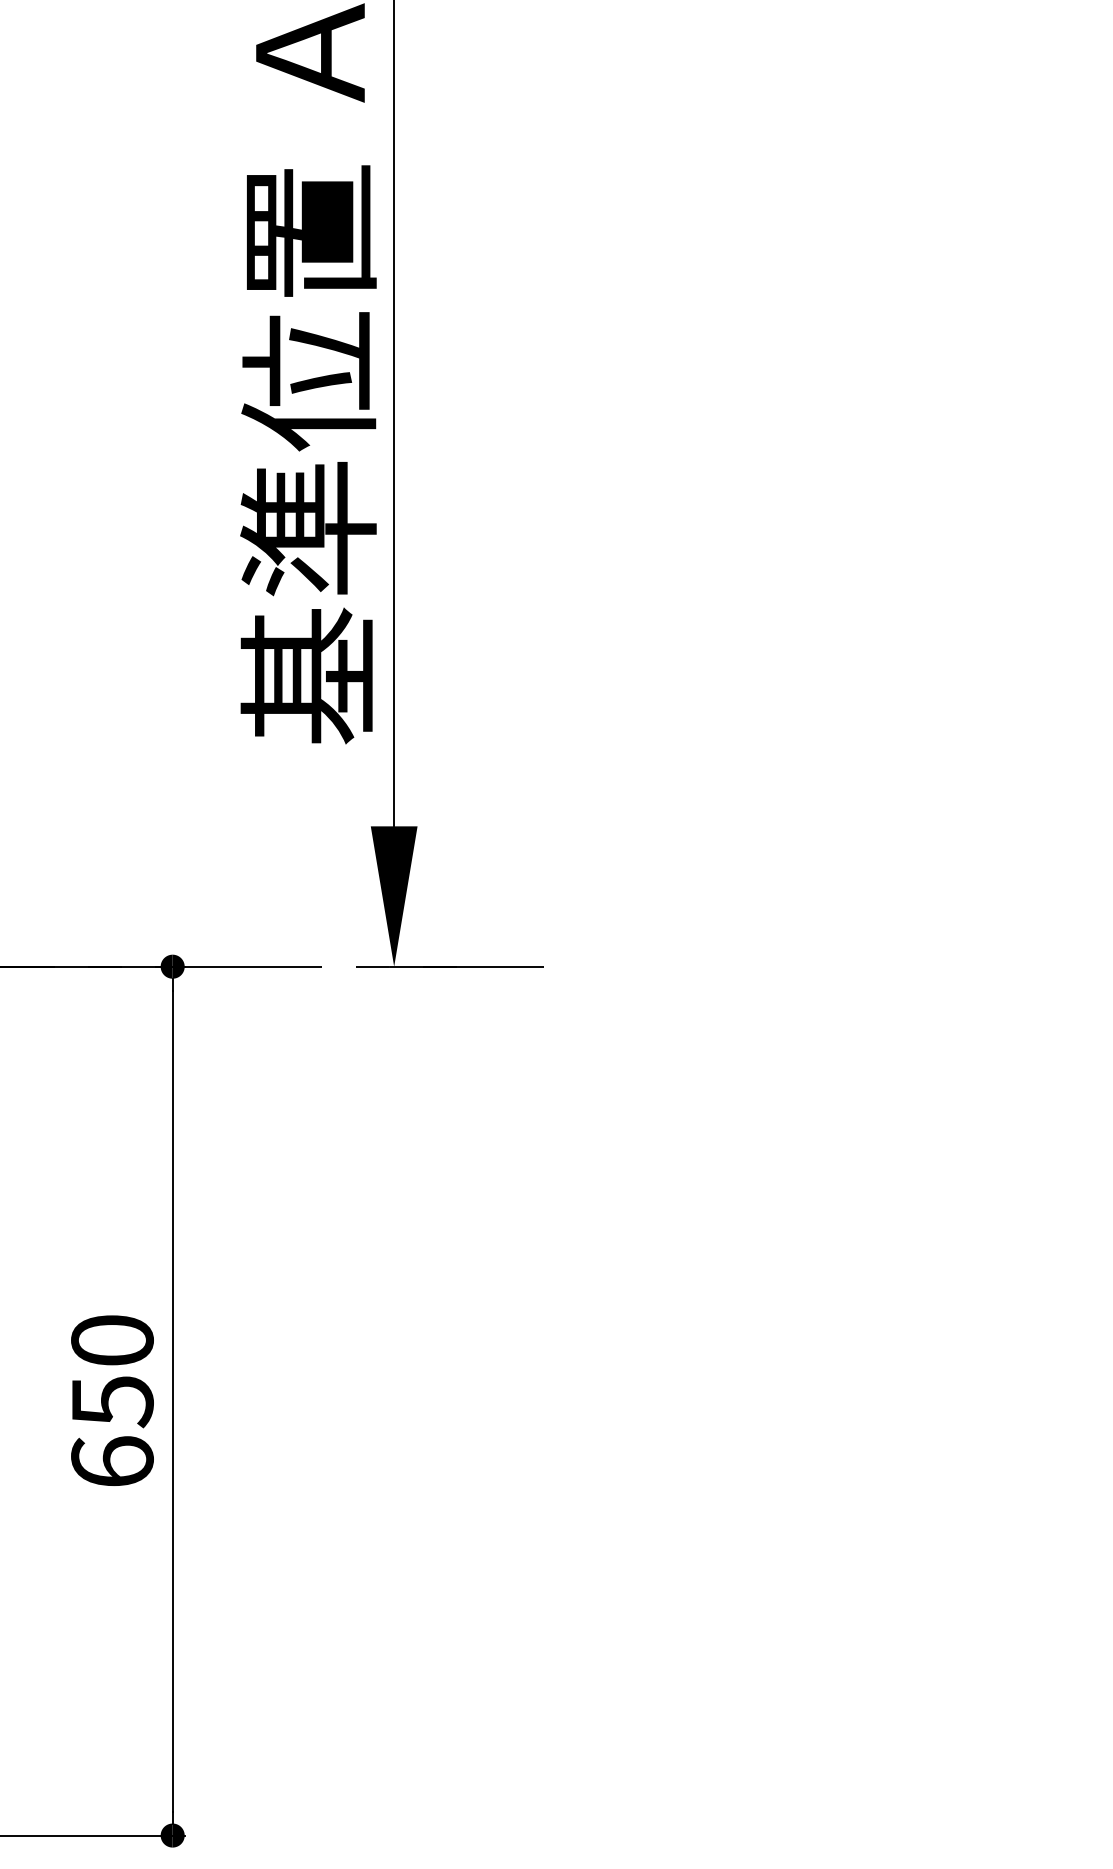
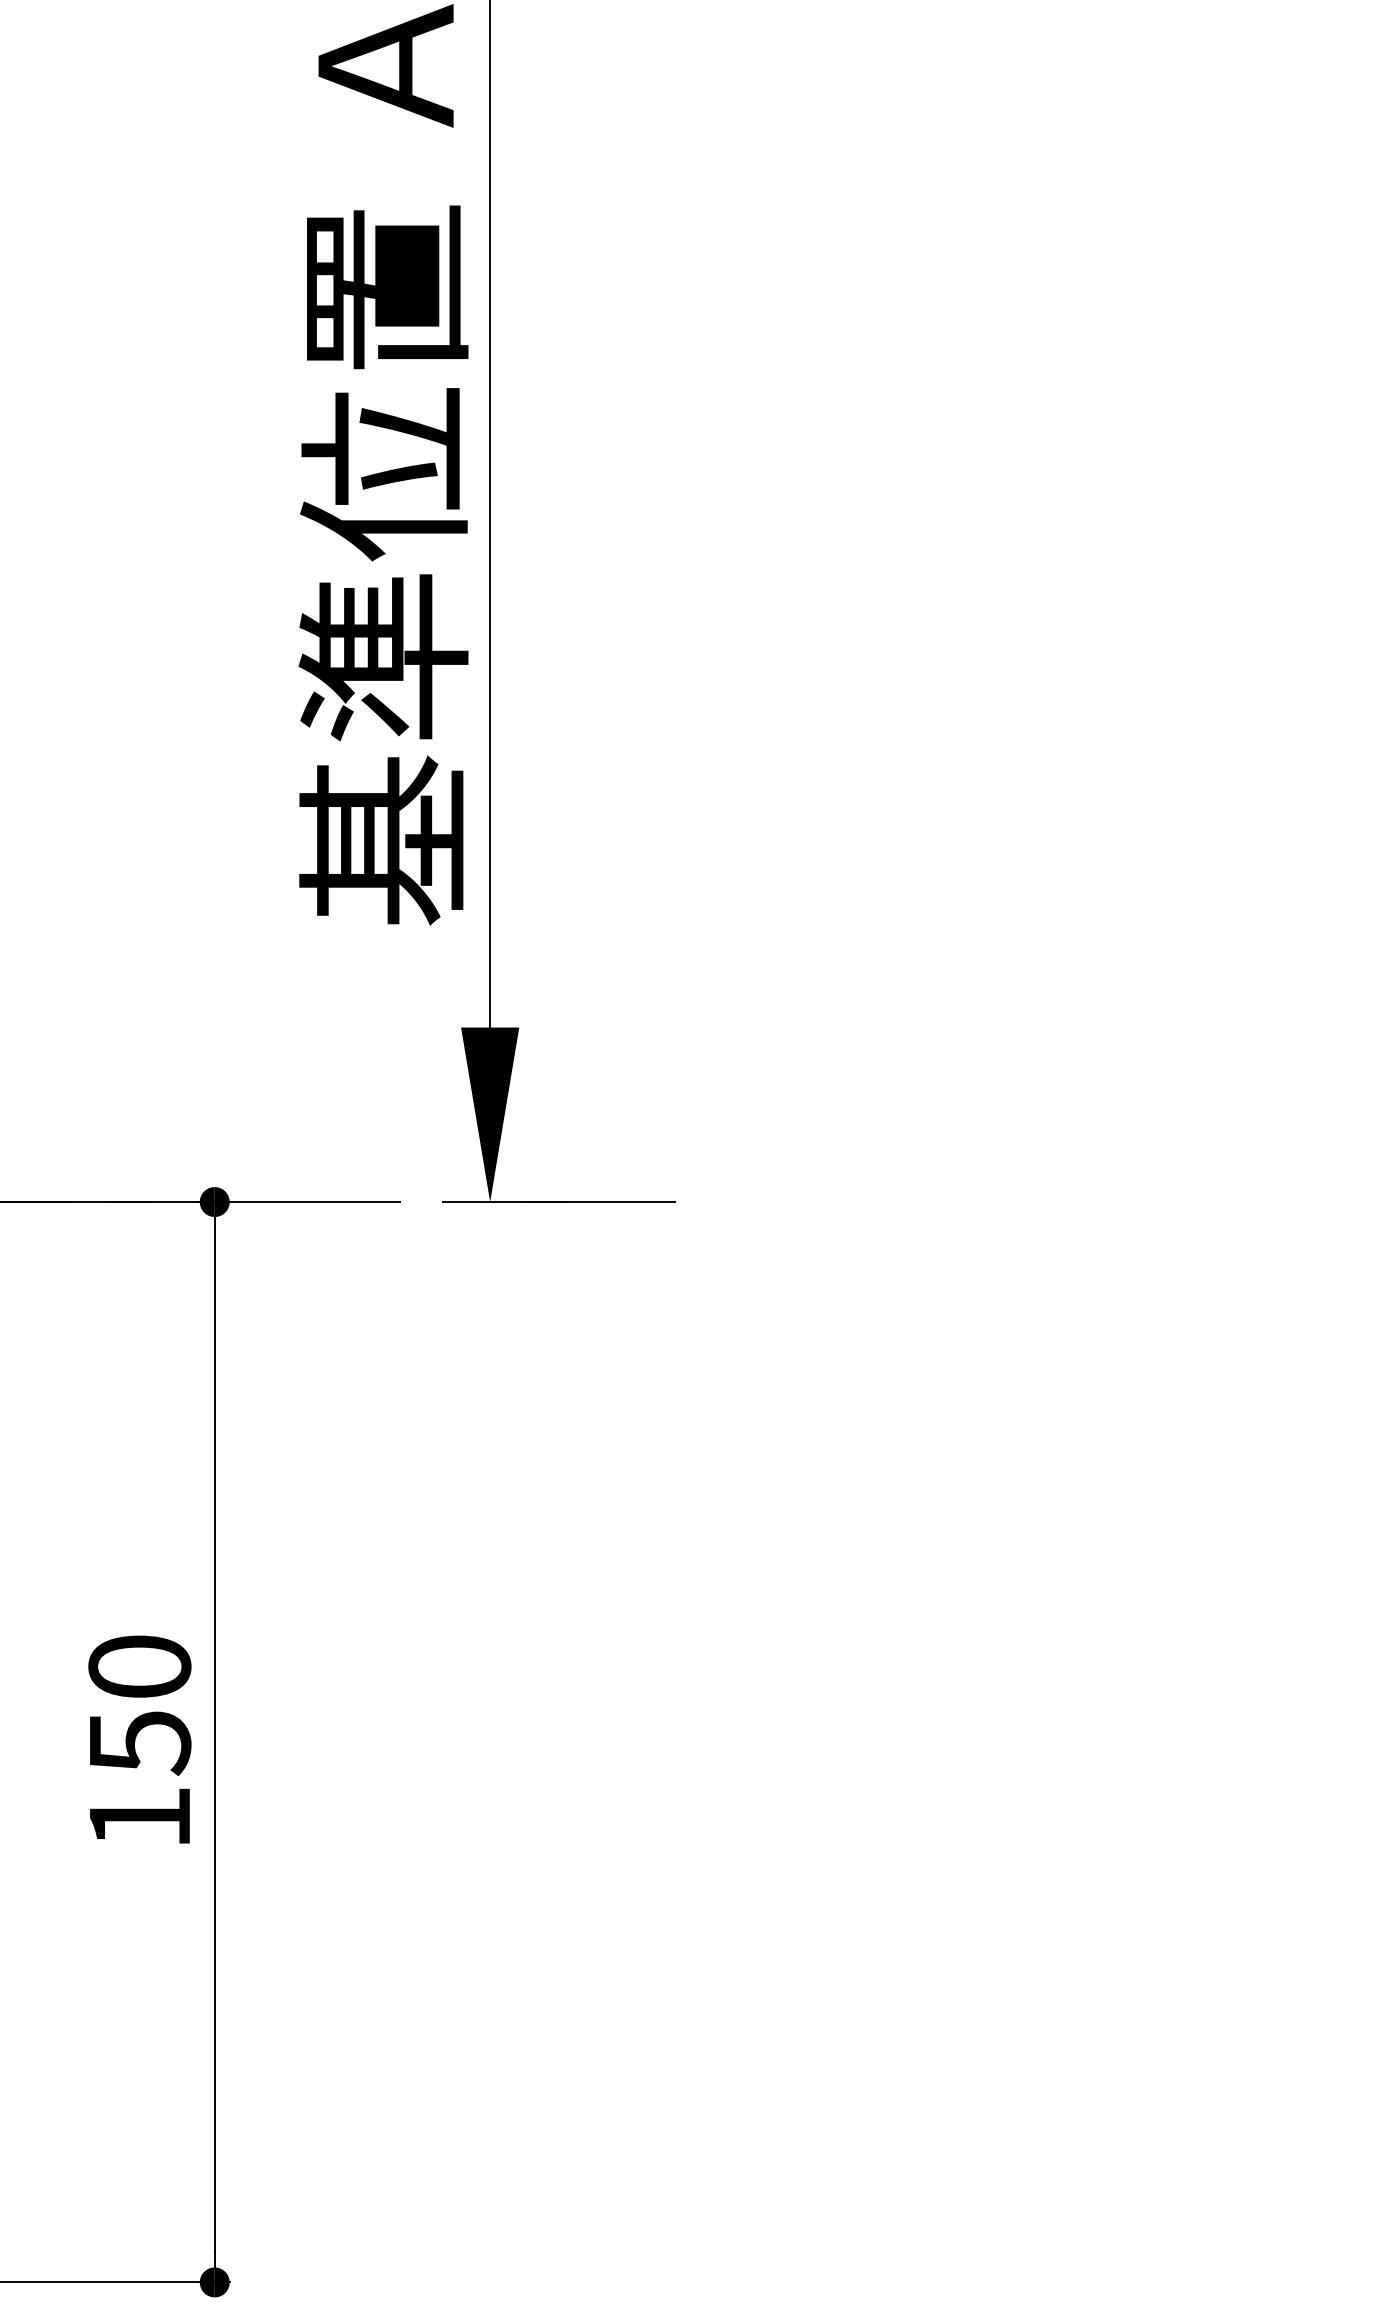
text: (112, 1460) -> (139, 1816), 650 -> 150

